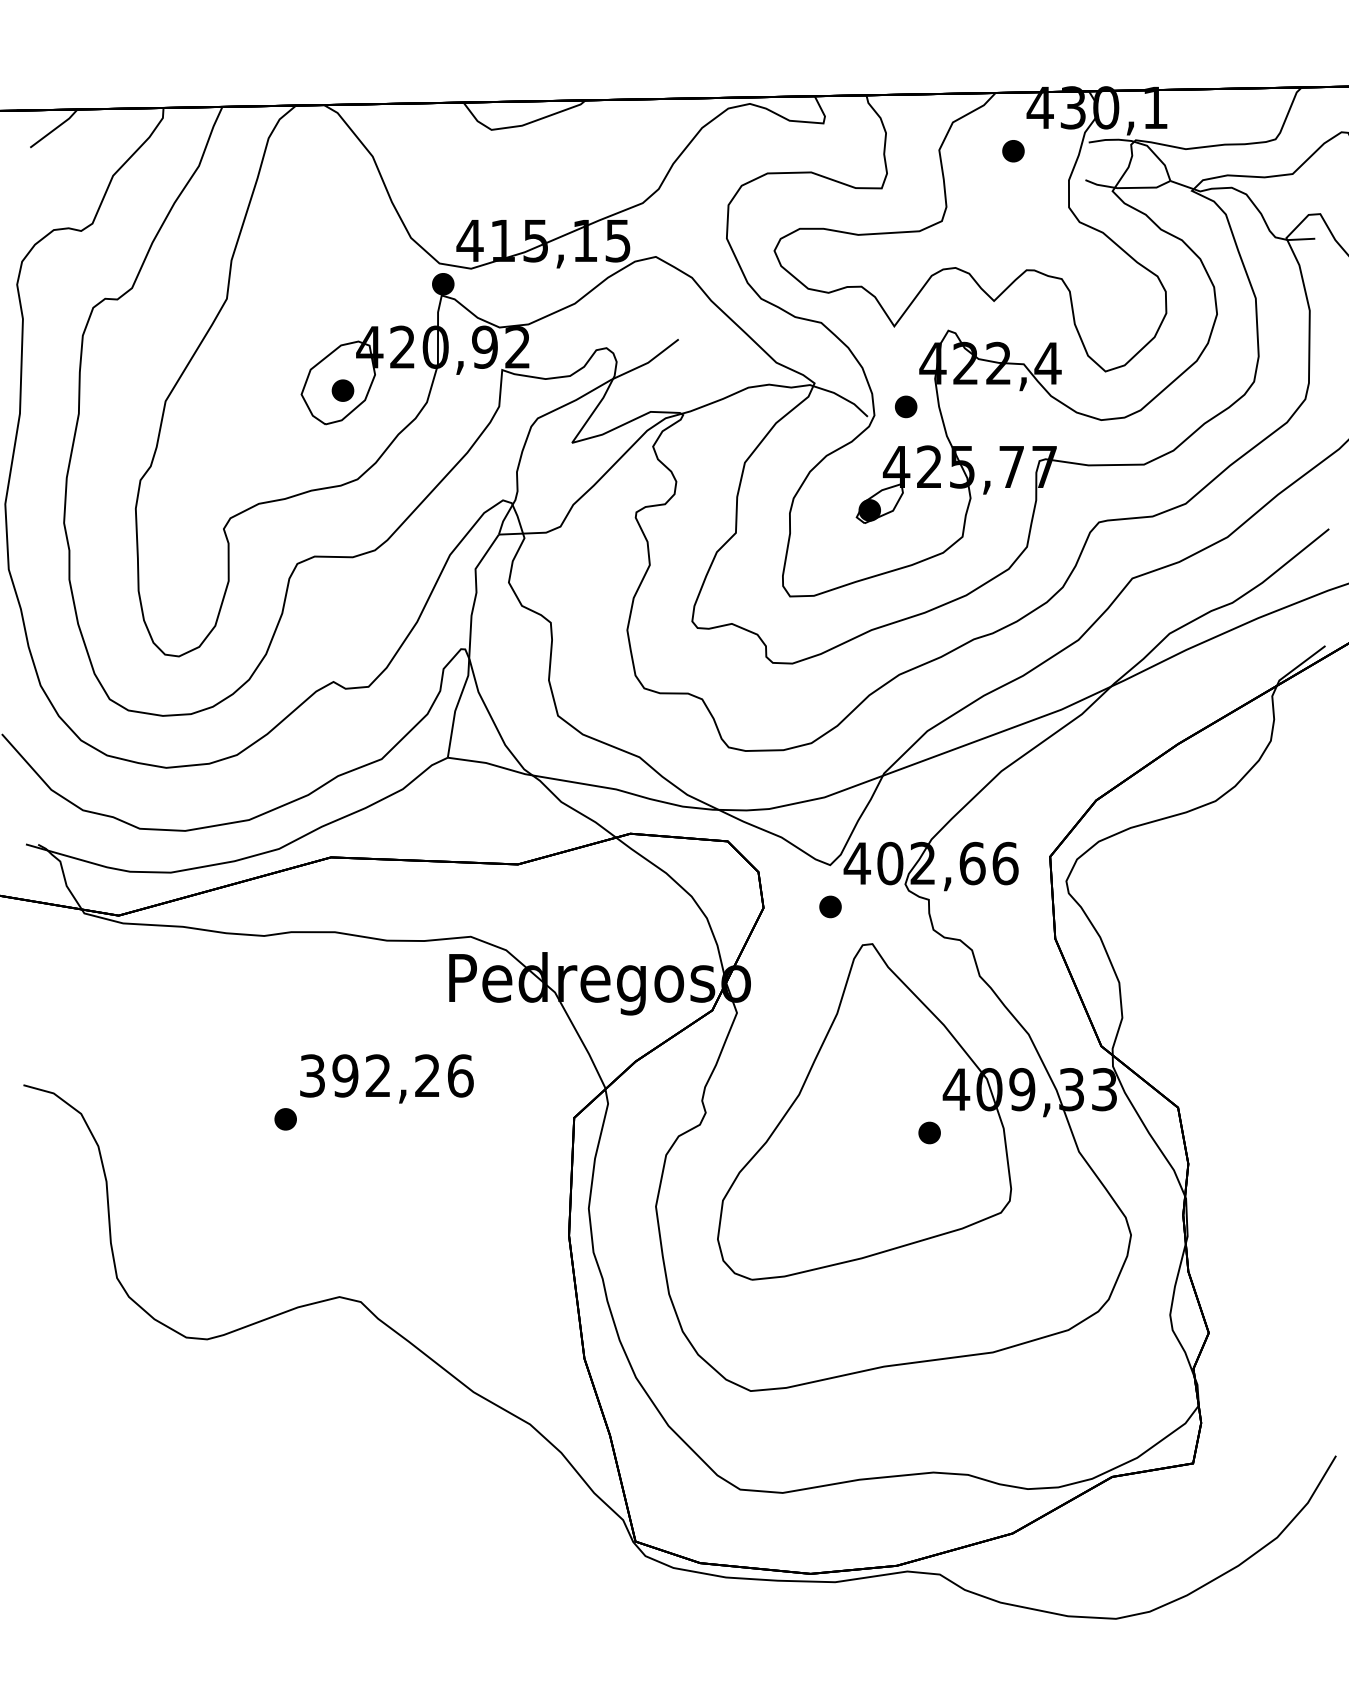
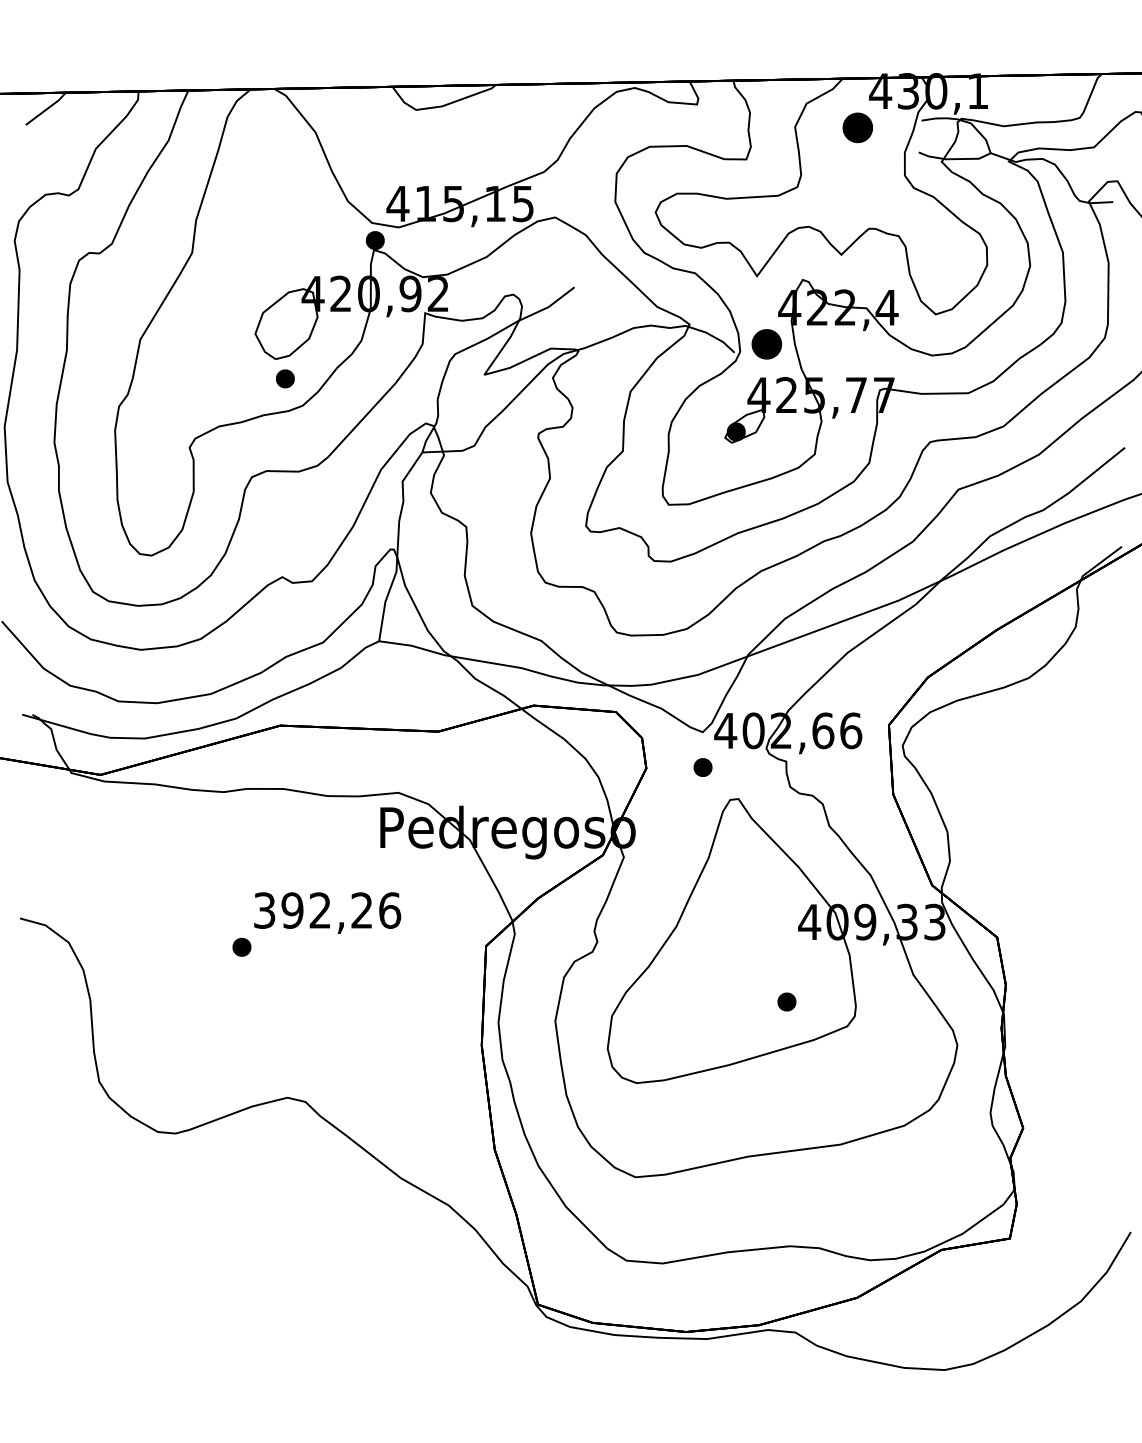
part: (1013, 151) -> (857, 128), size x1.6
part: (342, 390) -> (284, 378), moved
part: (906, 406) -> (767, 344), size x1.6
part: (929, 1132) -> (786, 1001), moved

